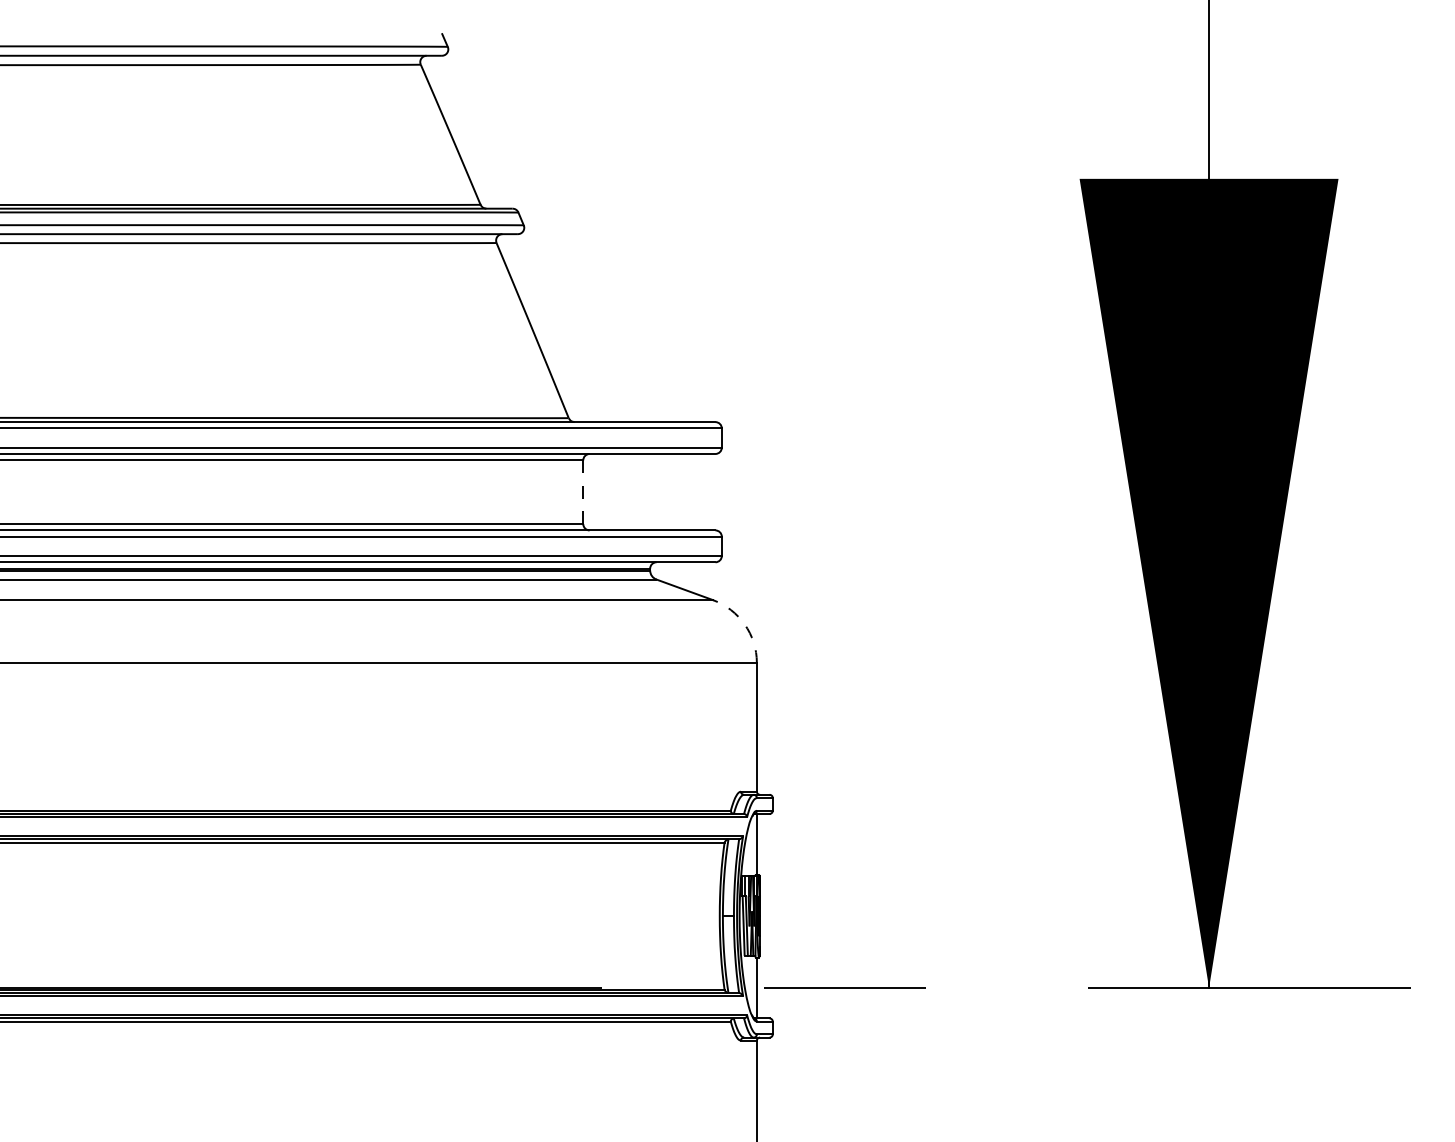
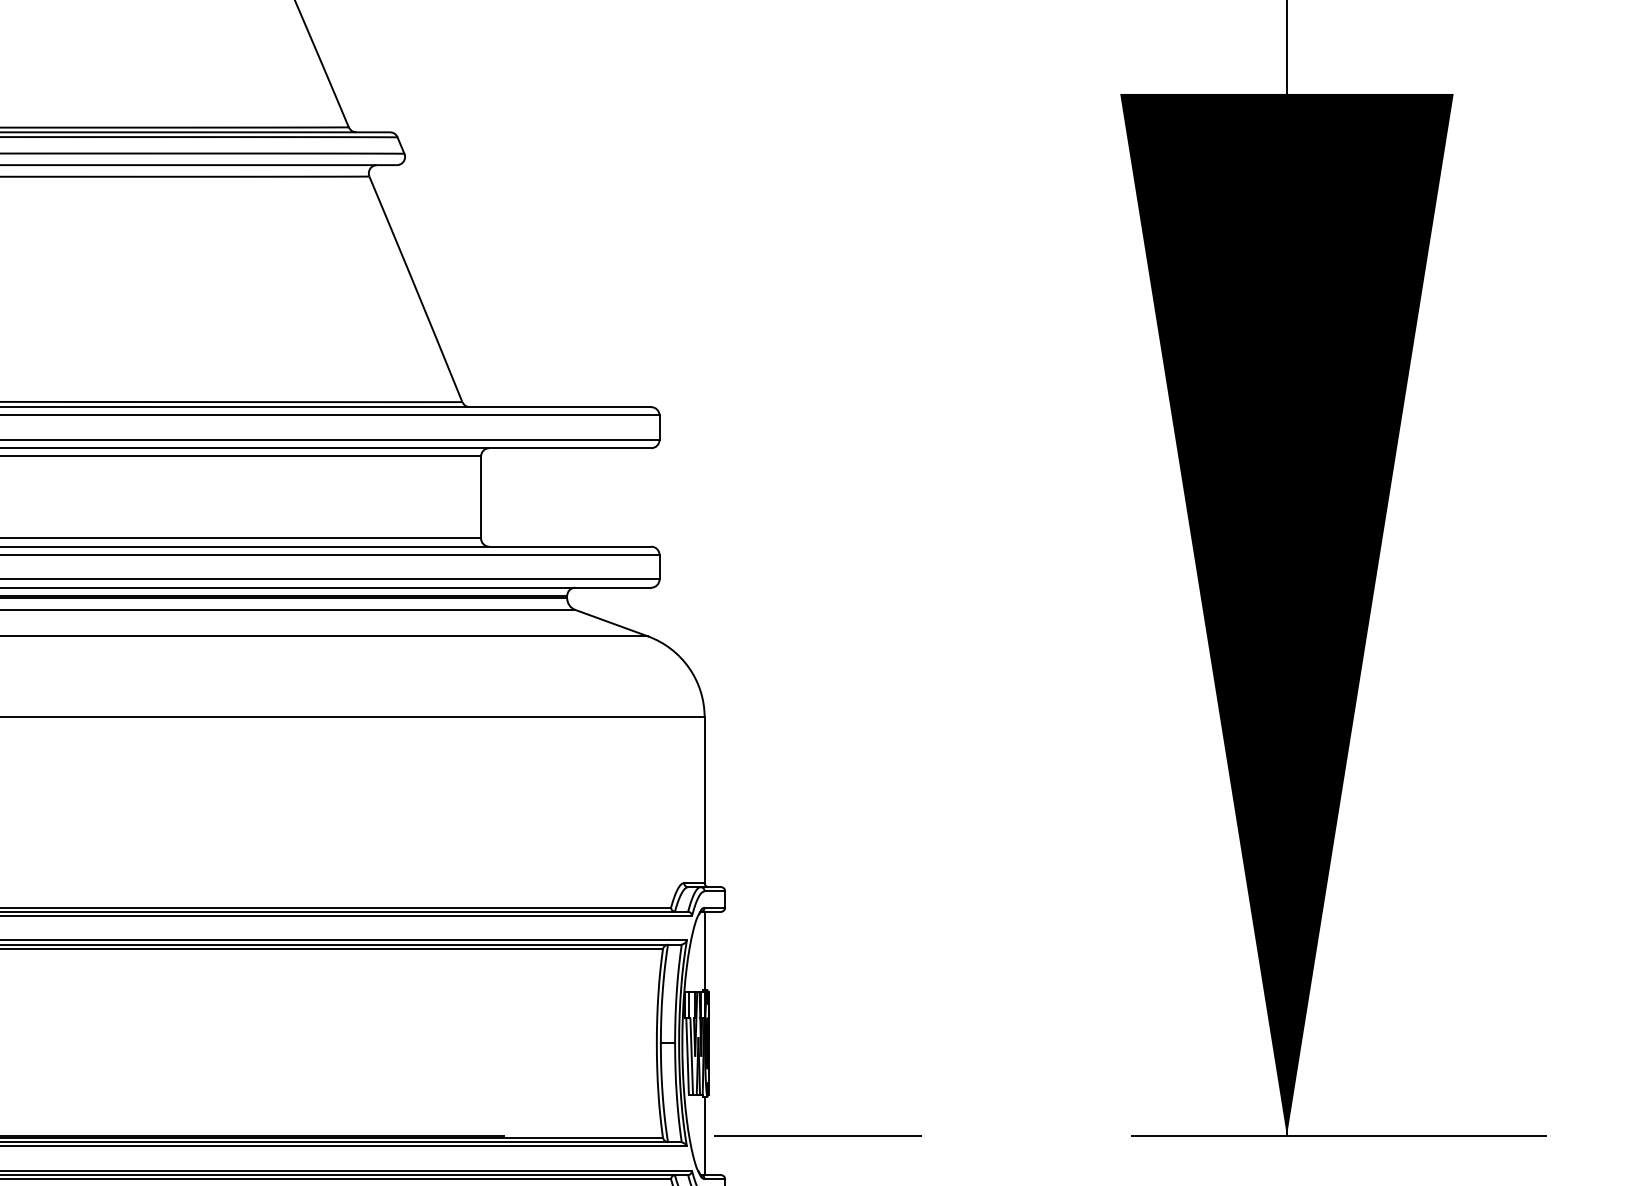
line: (583, 492) -> (481, 497), dashed -> solid
arc: (744, 624) -> (688, 667), dashed -> solid

